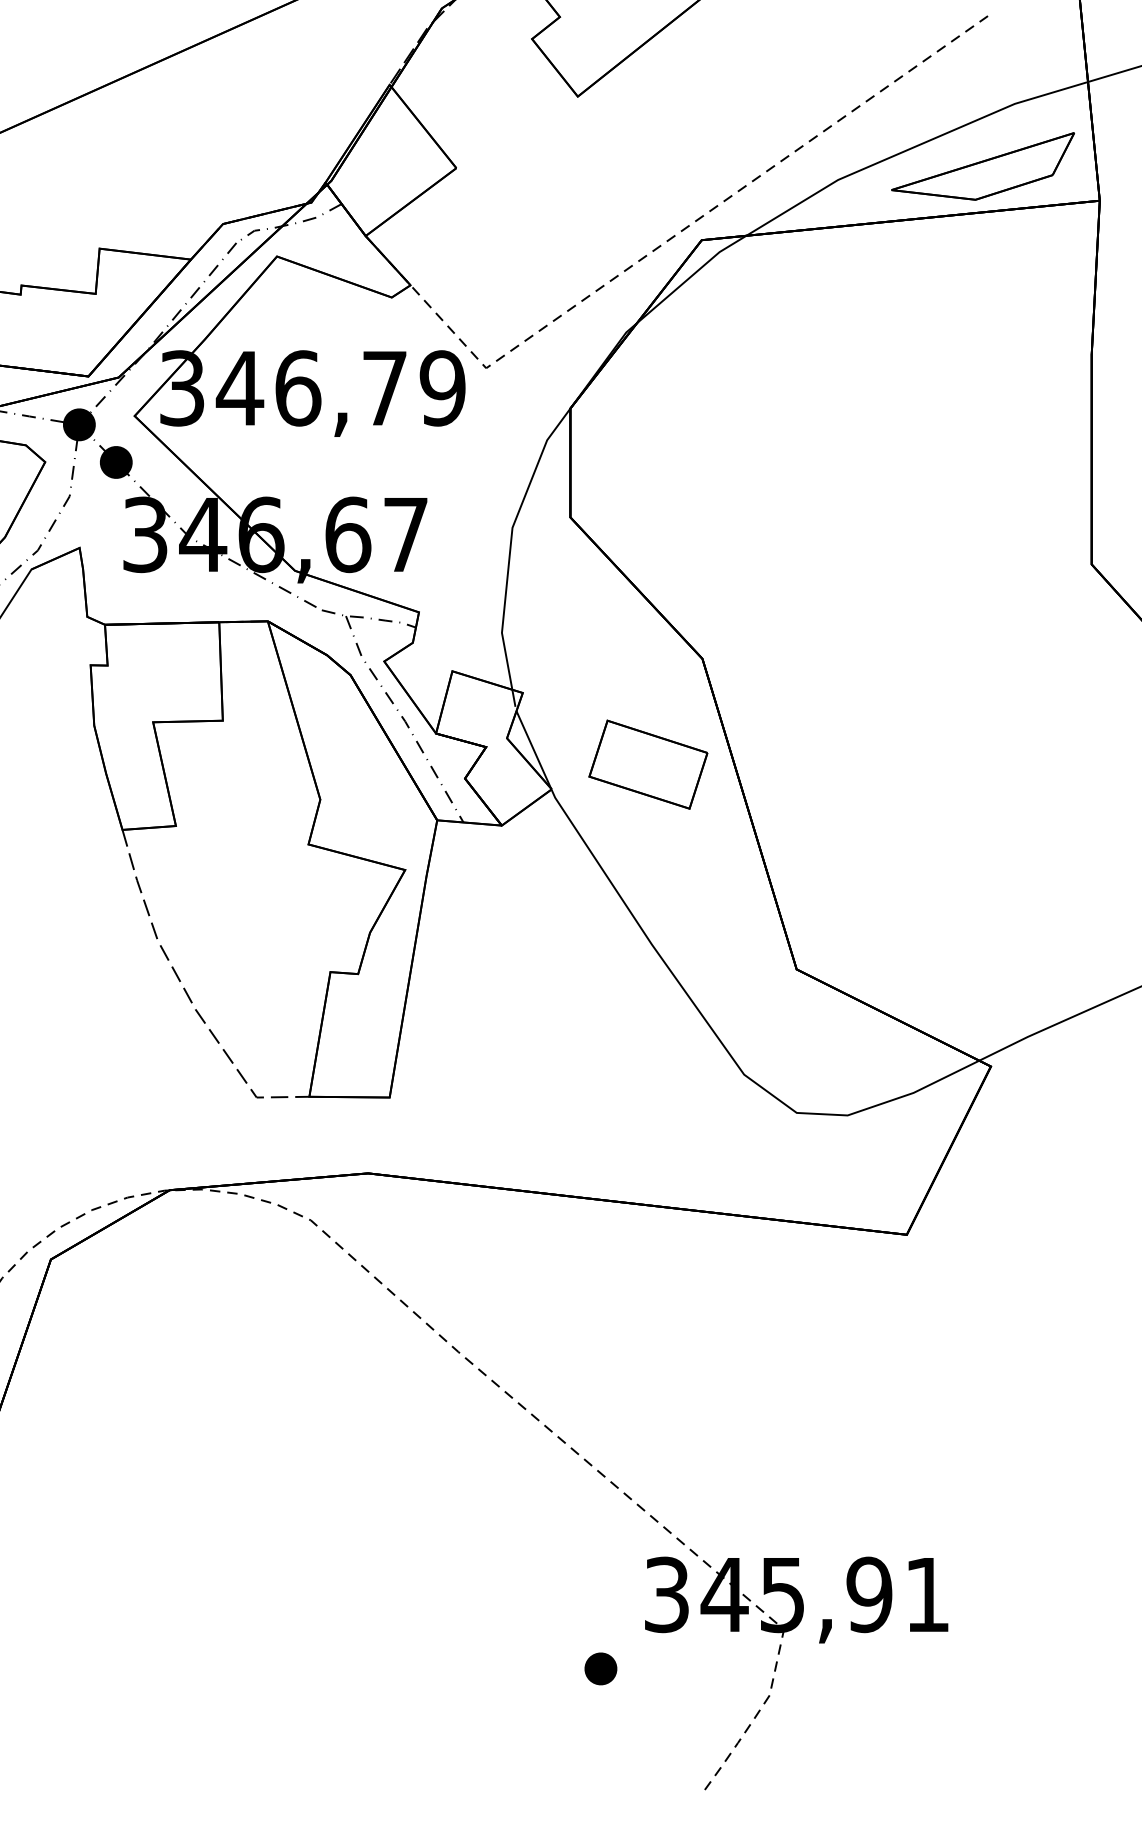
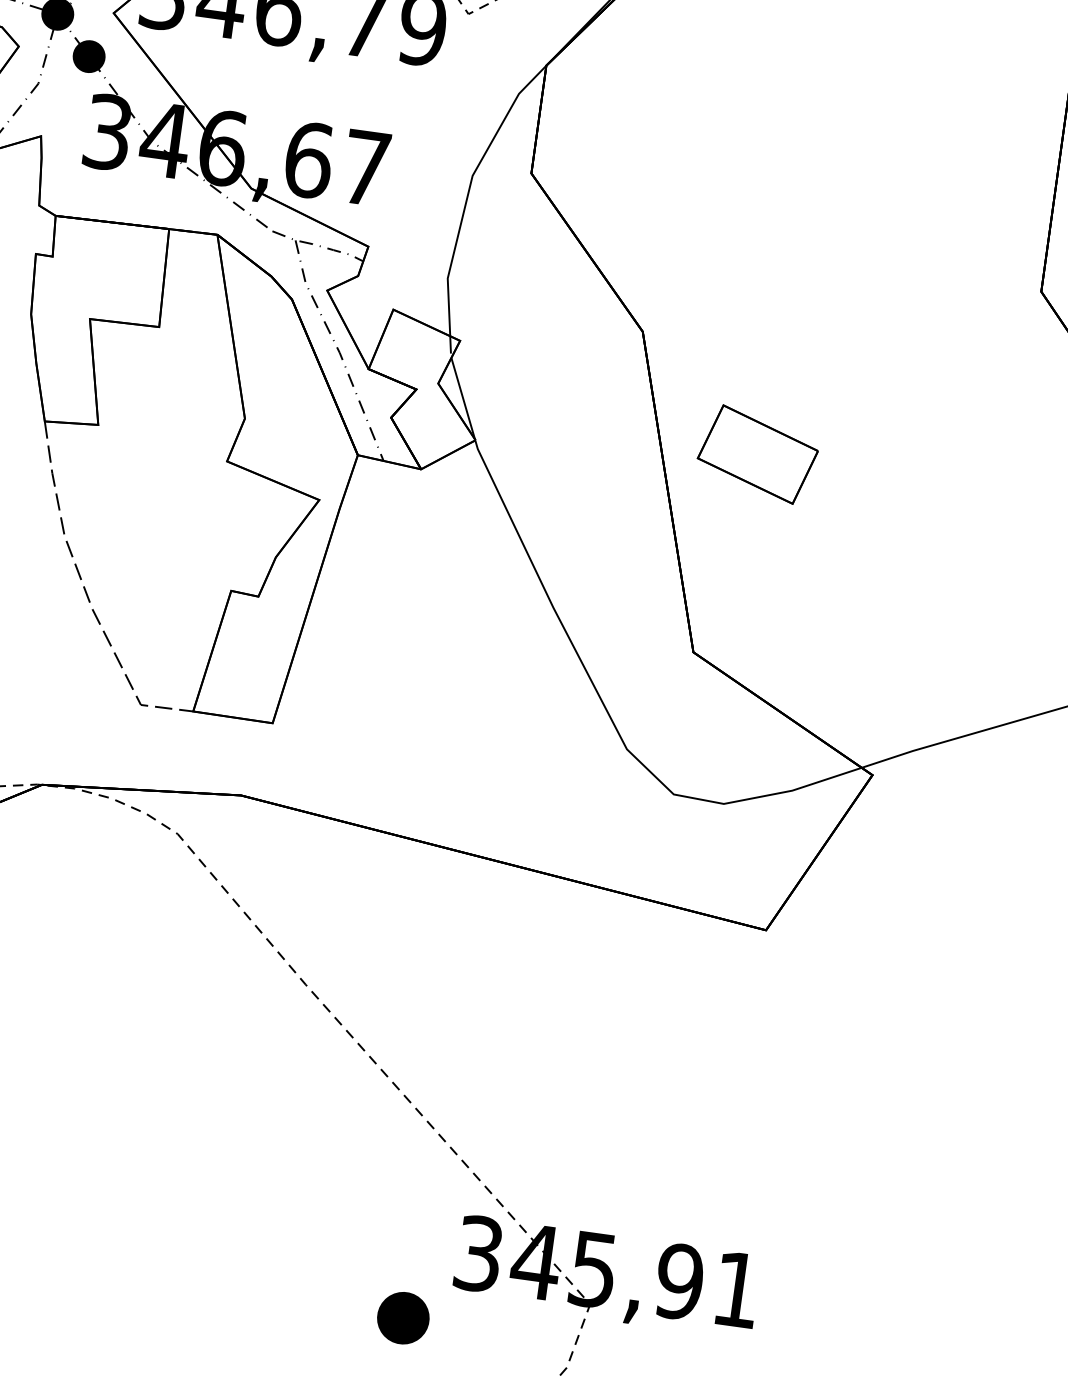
part: (648, 764) -> (758, 454), moved
part: (600, 1668) -> (403, 1317), size x1.6

